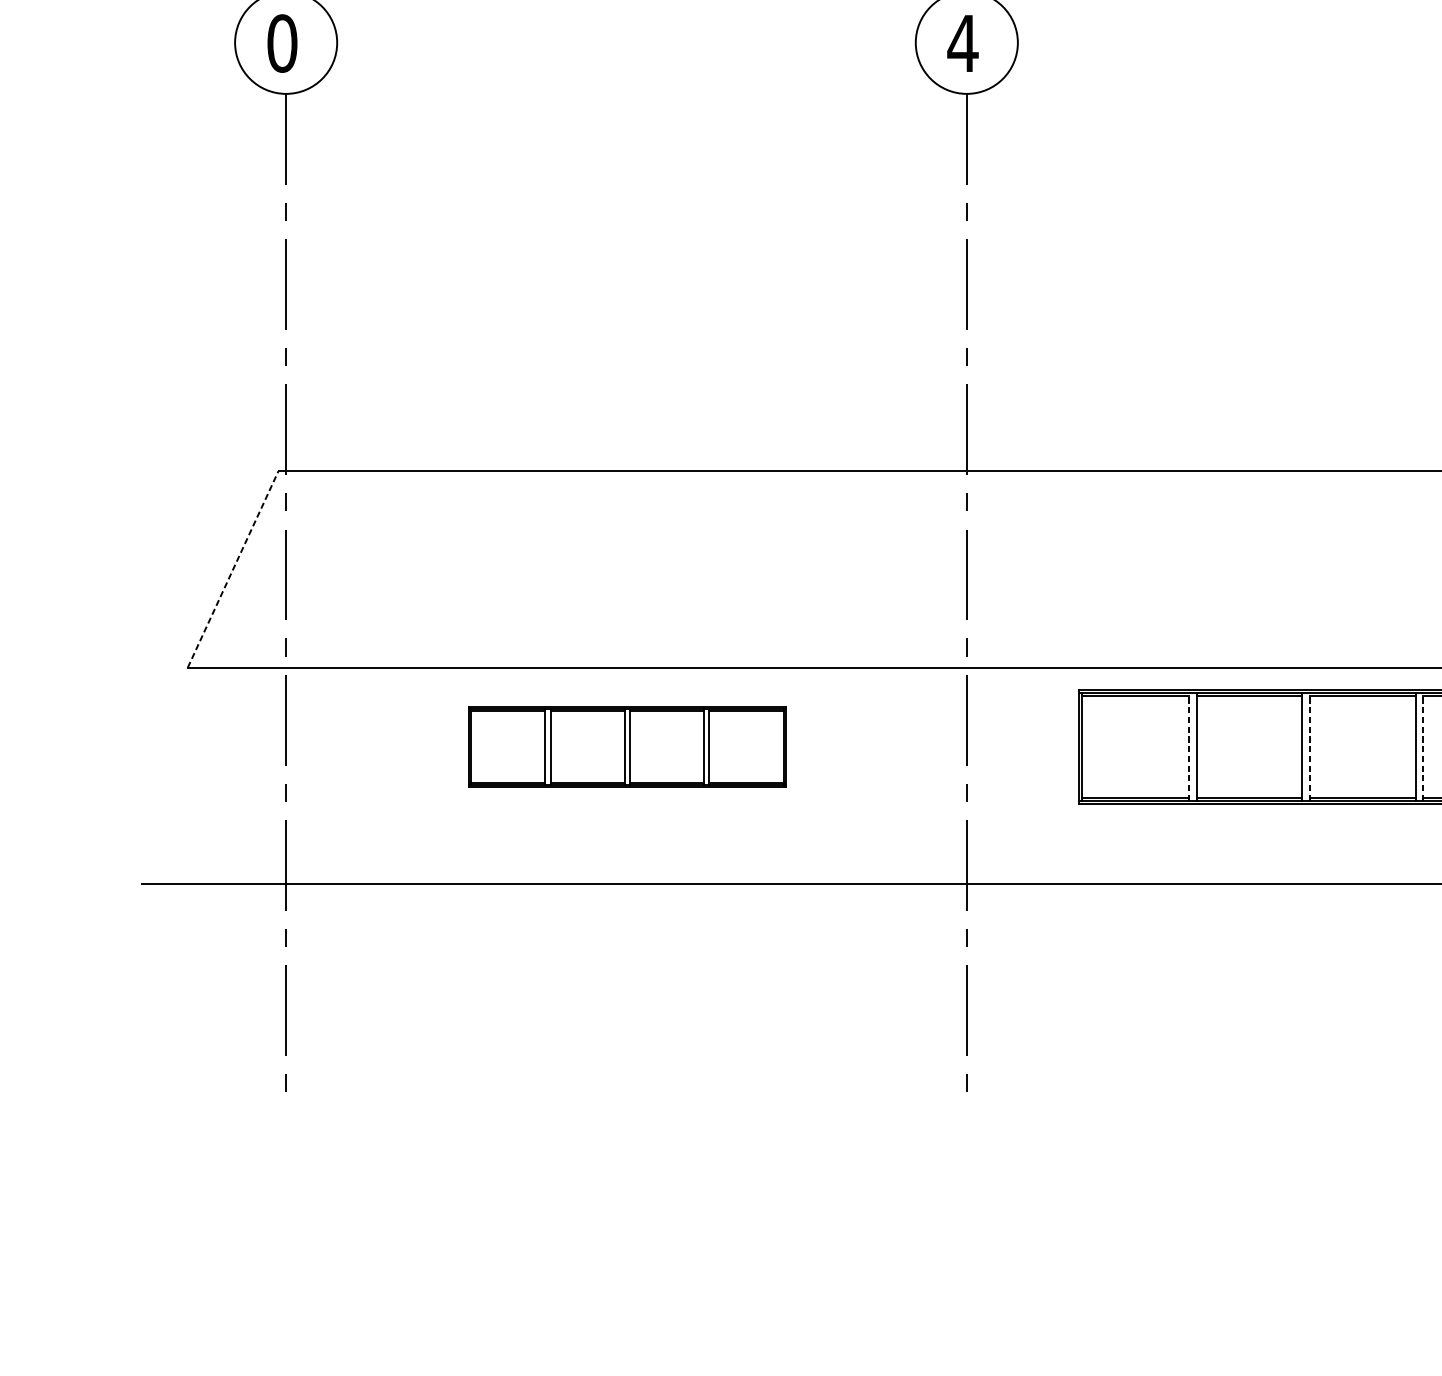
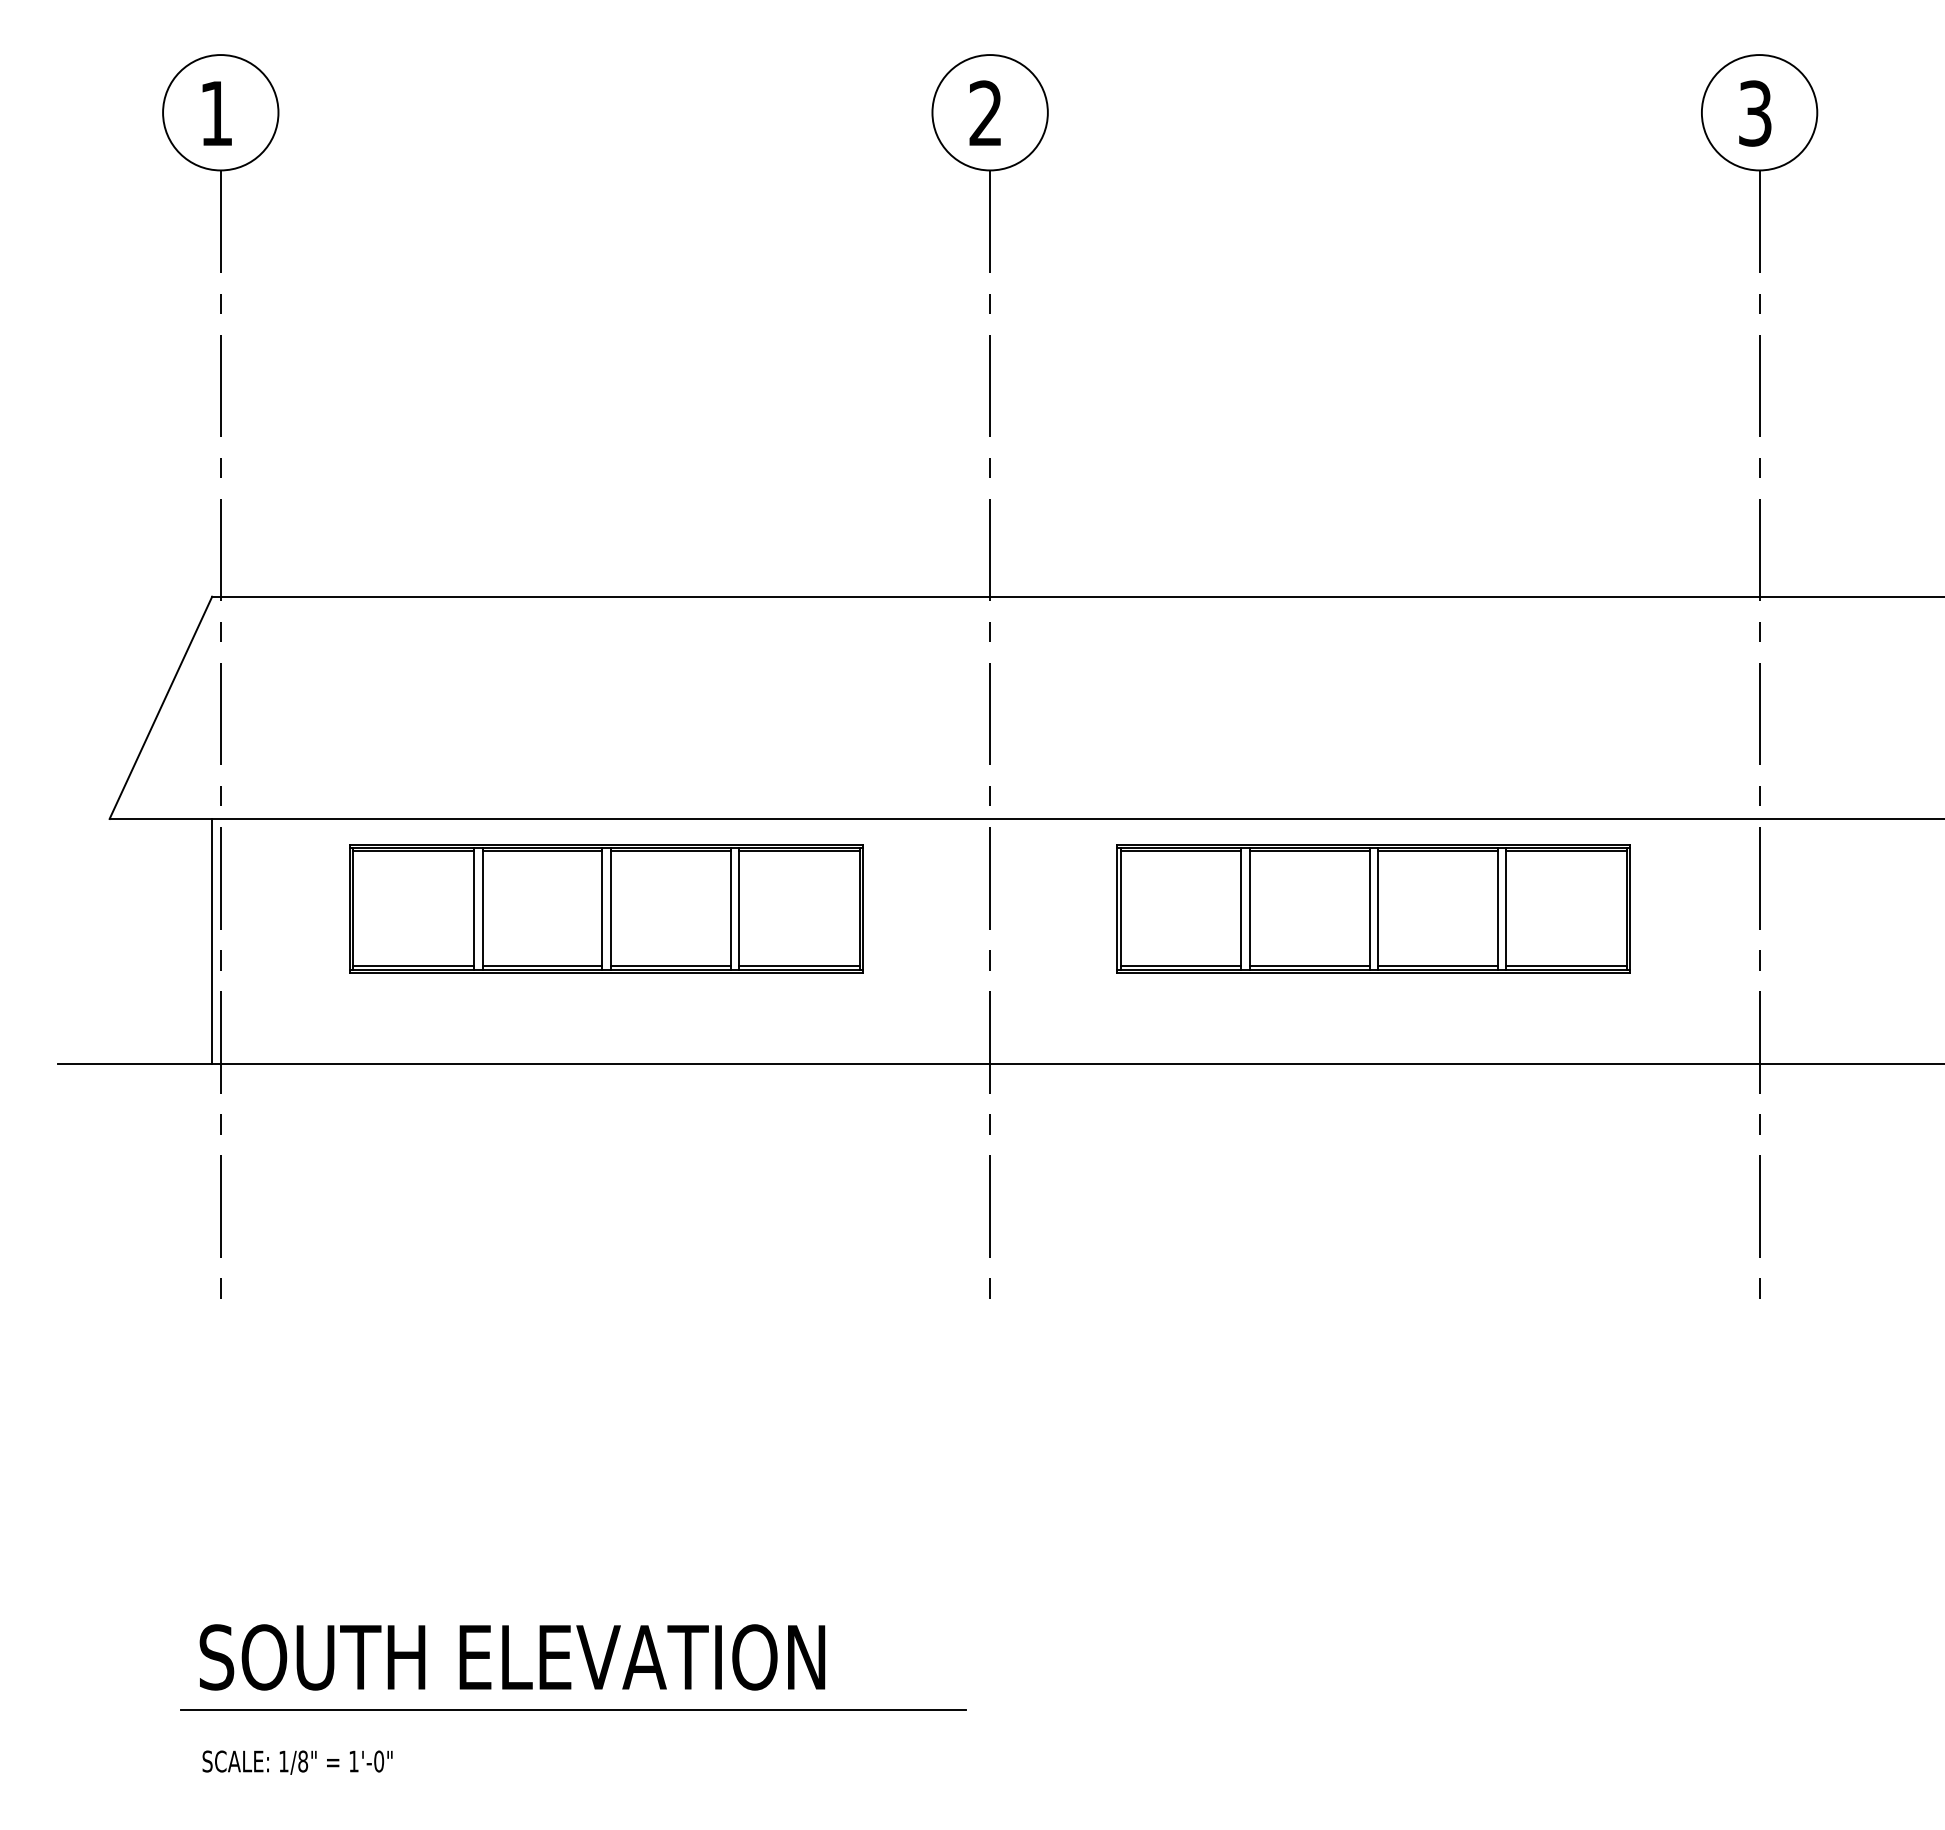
text: (962, 42) -> (985, 112), 4 -> 2
text: (282, 43) -> (216, 113), 0 -> 1
line: (233, 569) -> (161, 707), dashed -> solid
part: (627, 746) -> (606, 908), size x1.43
line: (1189, 746) -> (1241, 908), dashed -> solid
line: (1310, 746) -> (1378, 908), dashed -> solid
line: (1423, 746) -> (1506, 908), dashed -> solid
line: (278, 775) -> (212, 940), added

